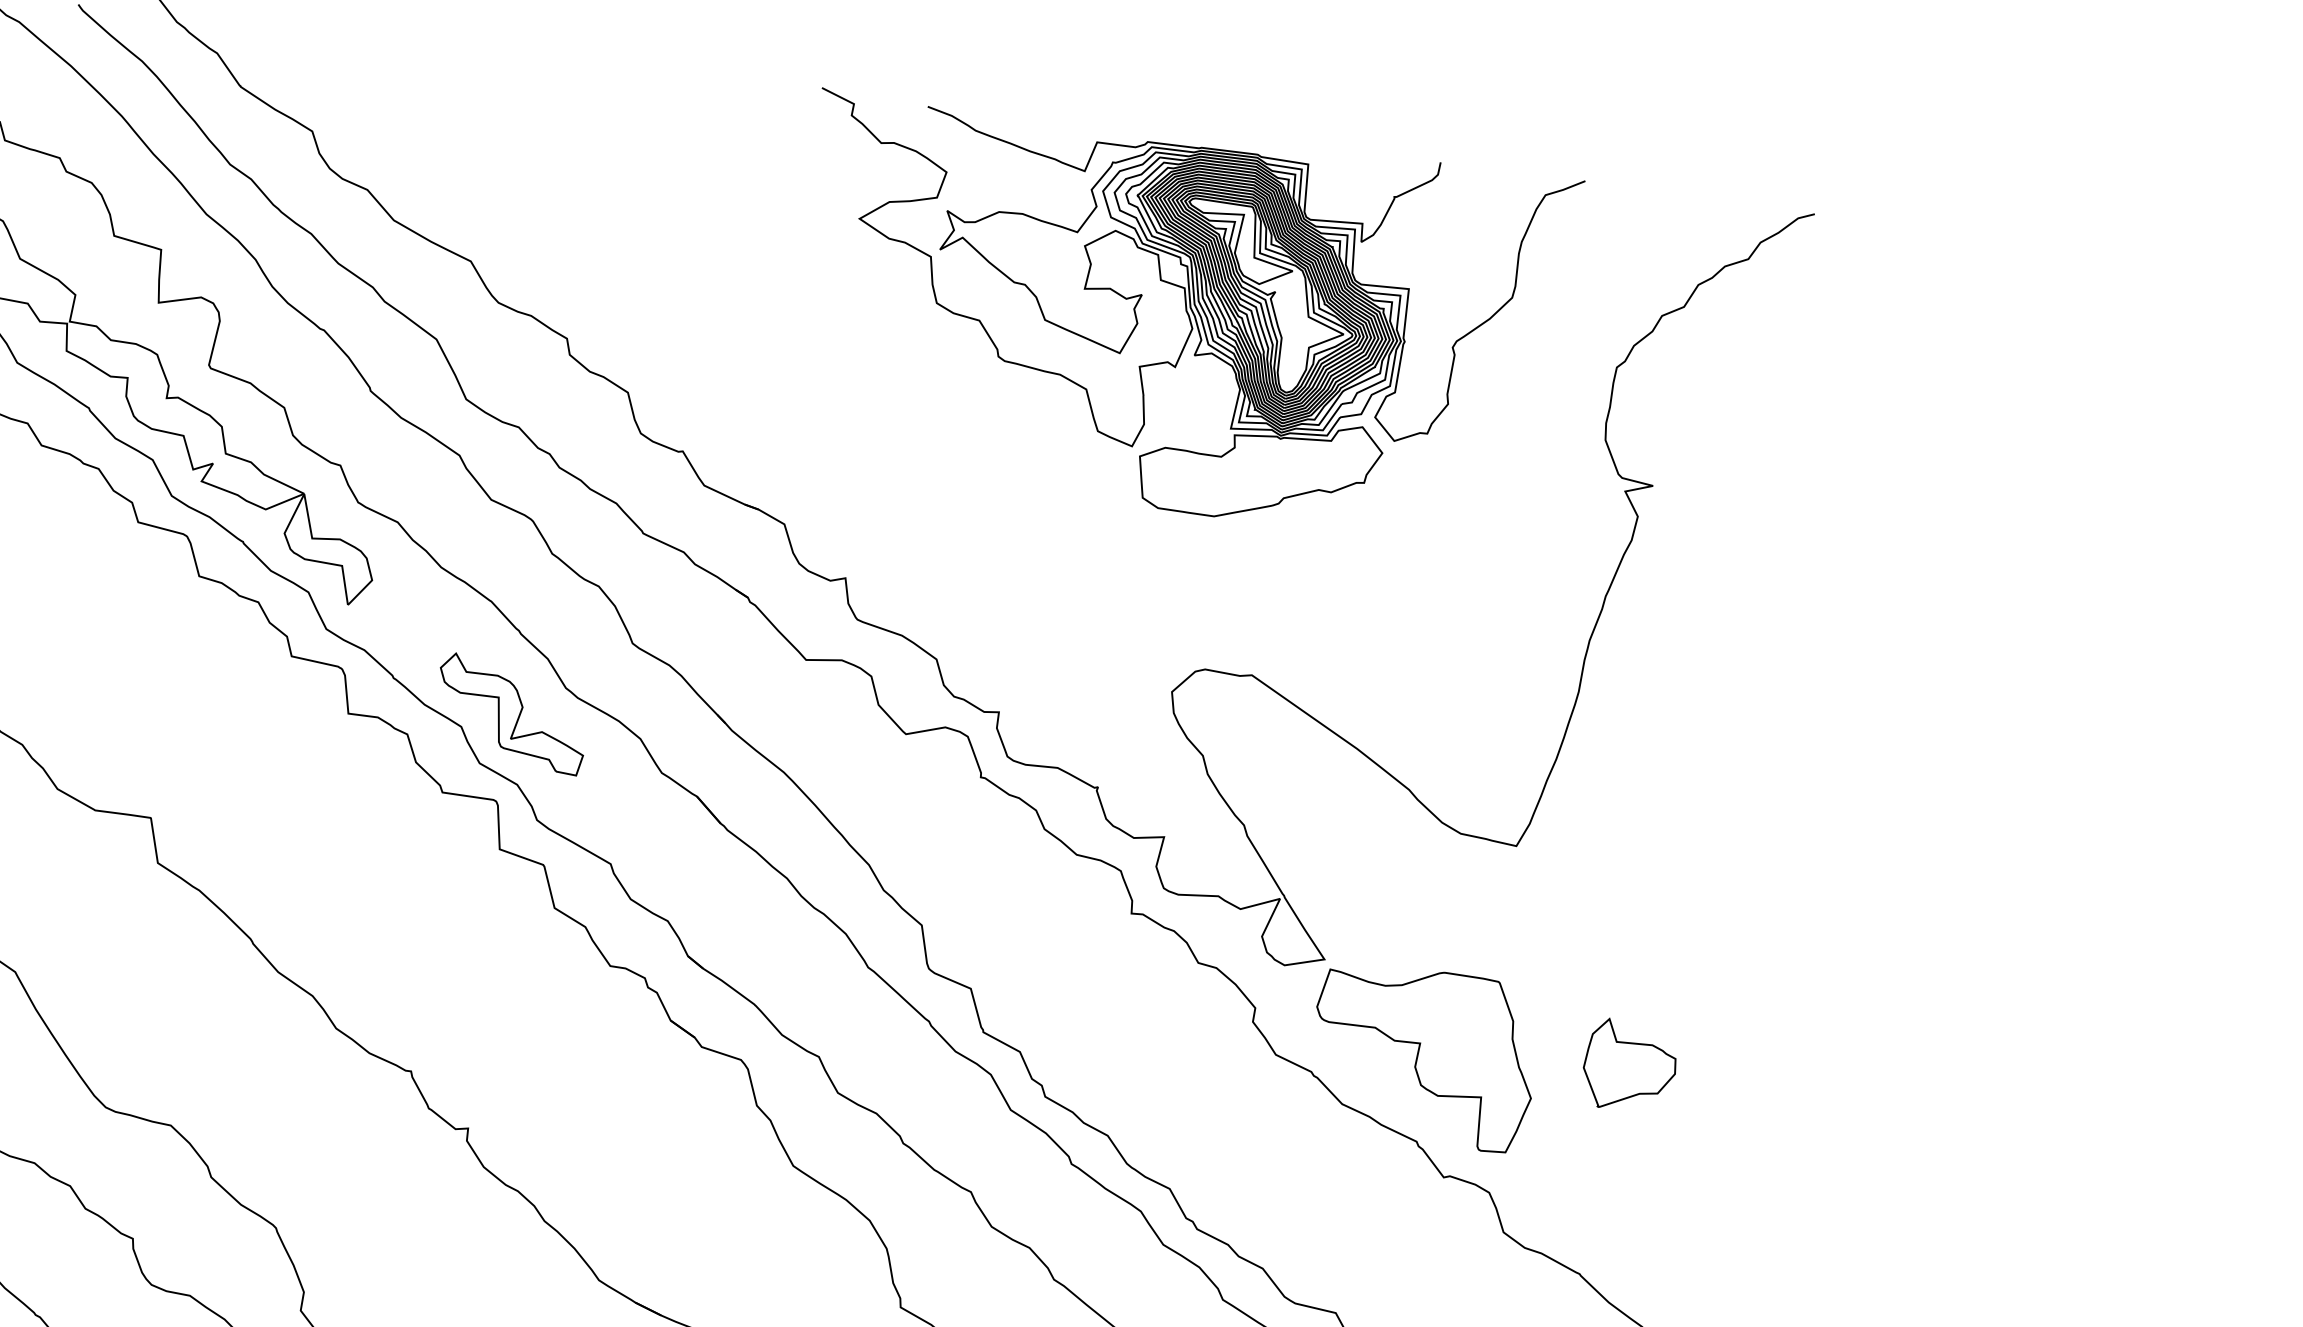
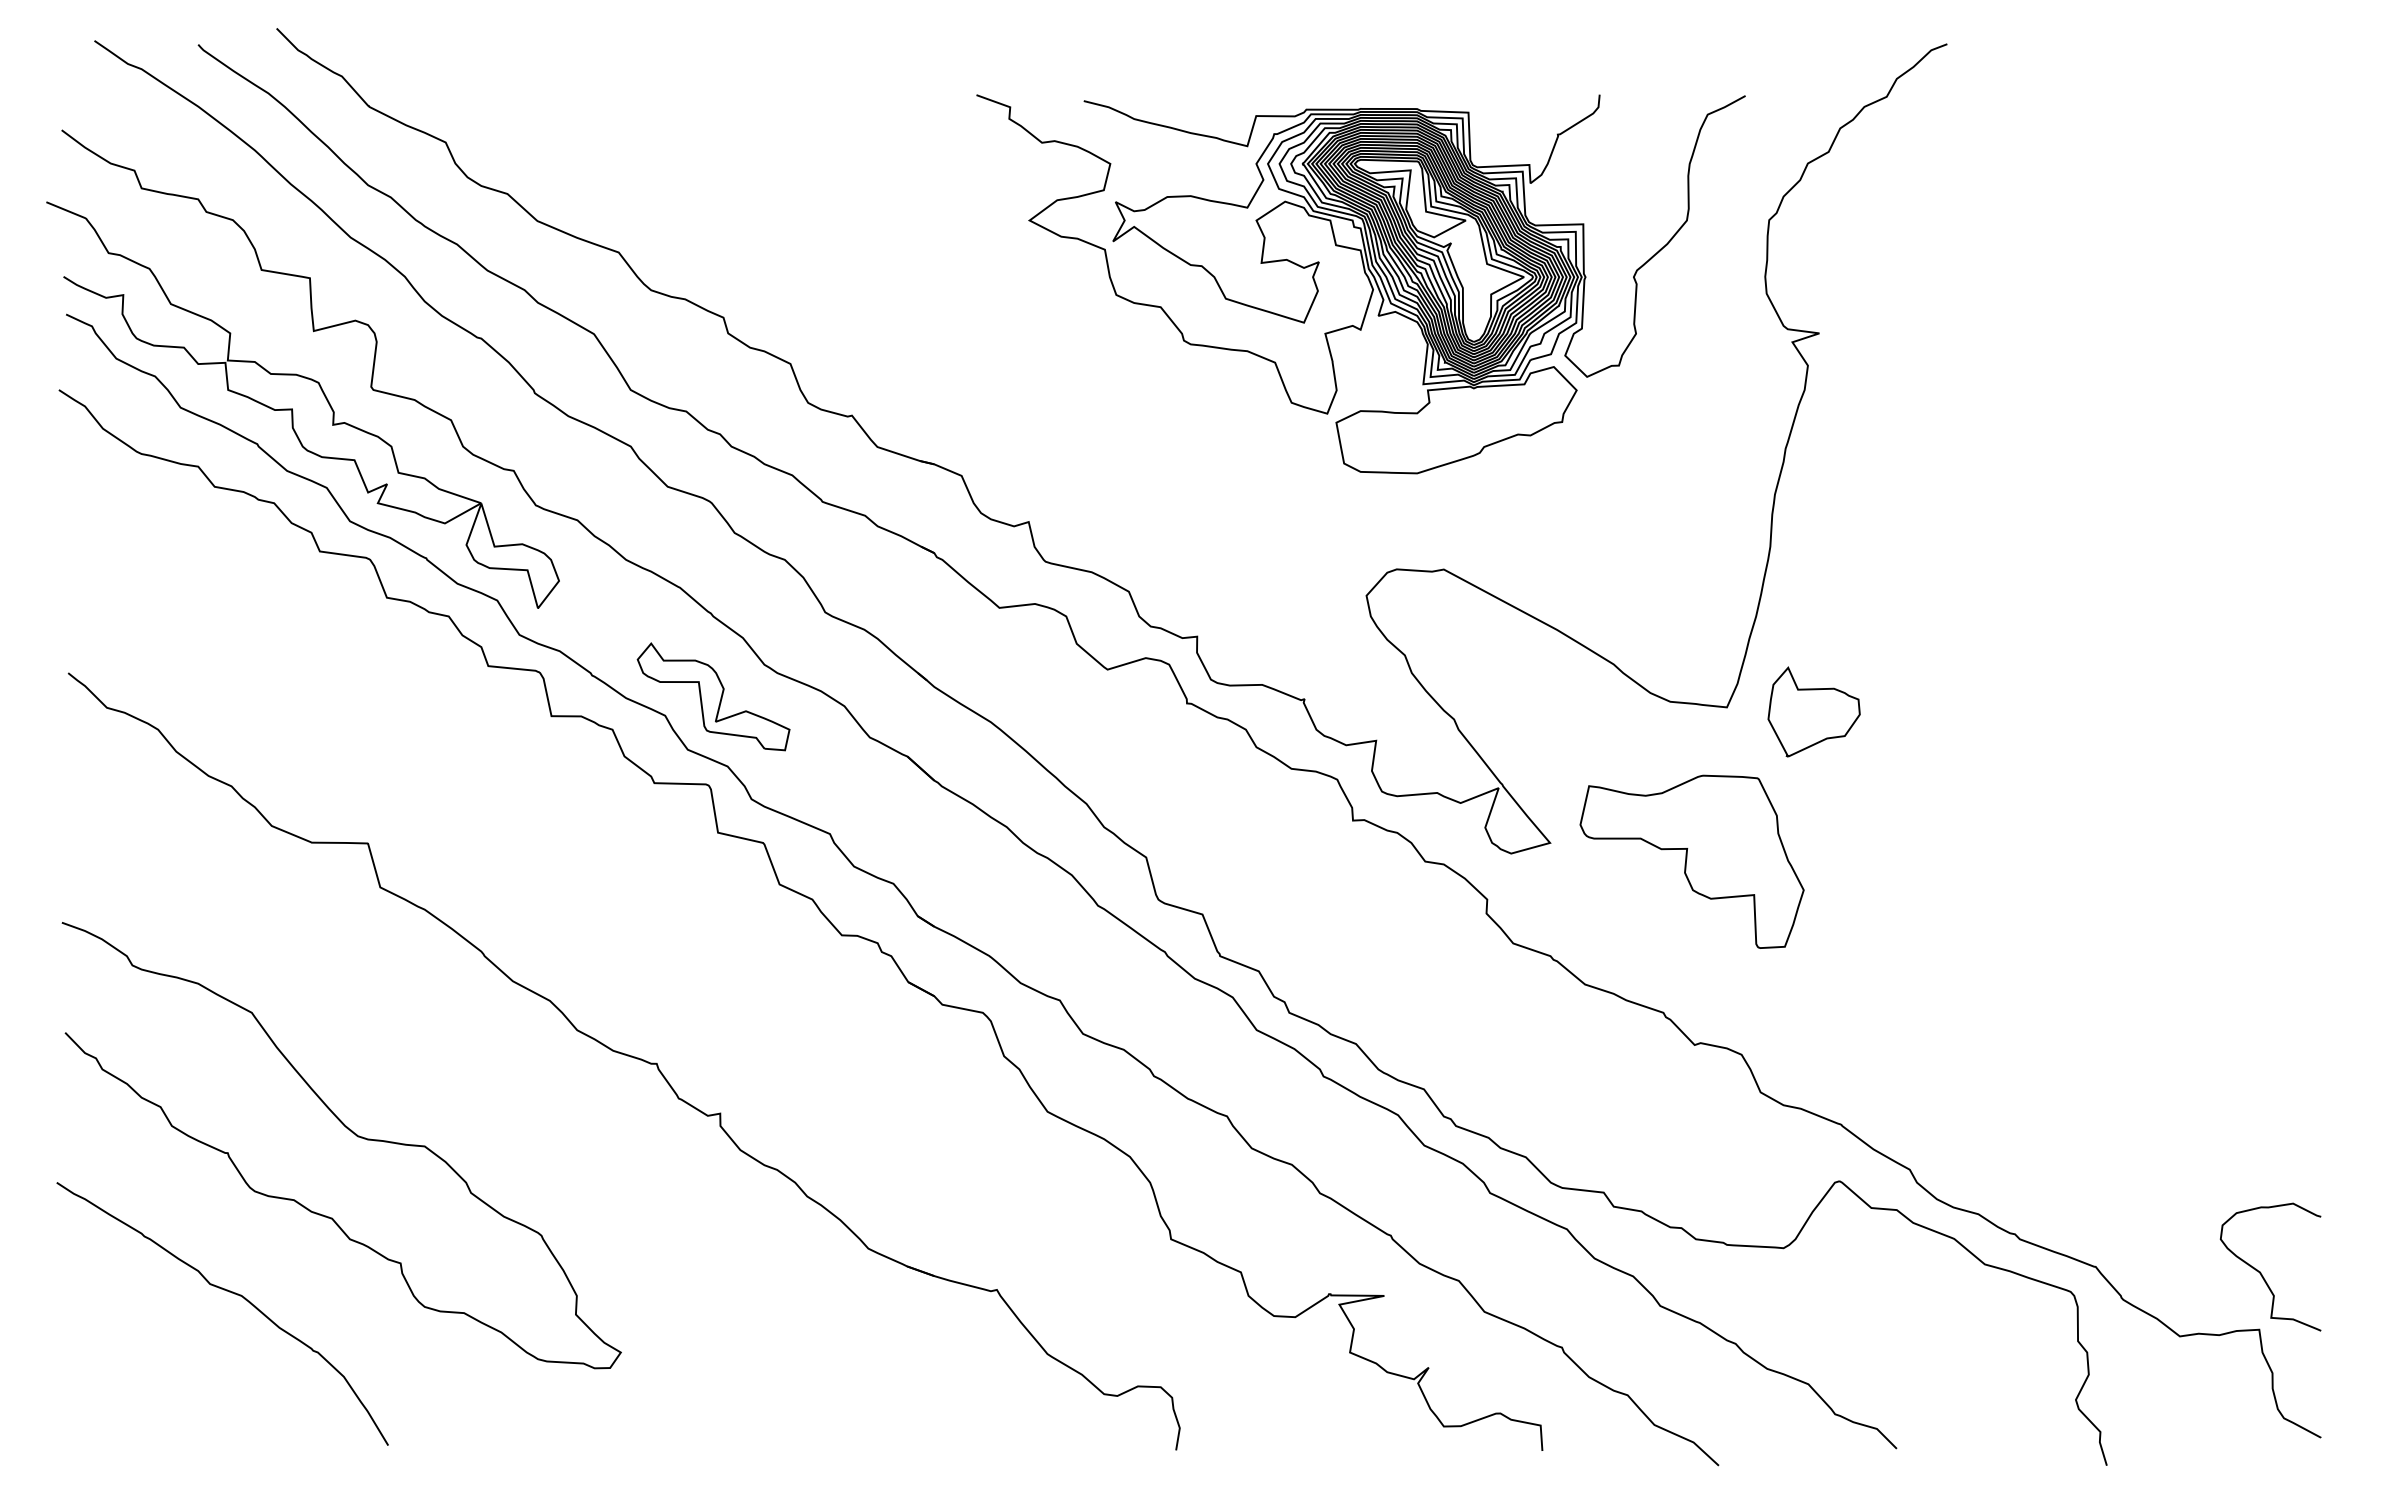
part: (1188, 320) -> (1368, 281), moved
part: (1422, 1056) -> (1691, 861), moved
part: (1629, 1065) -> (1813, 711), moved

